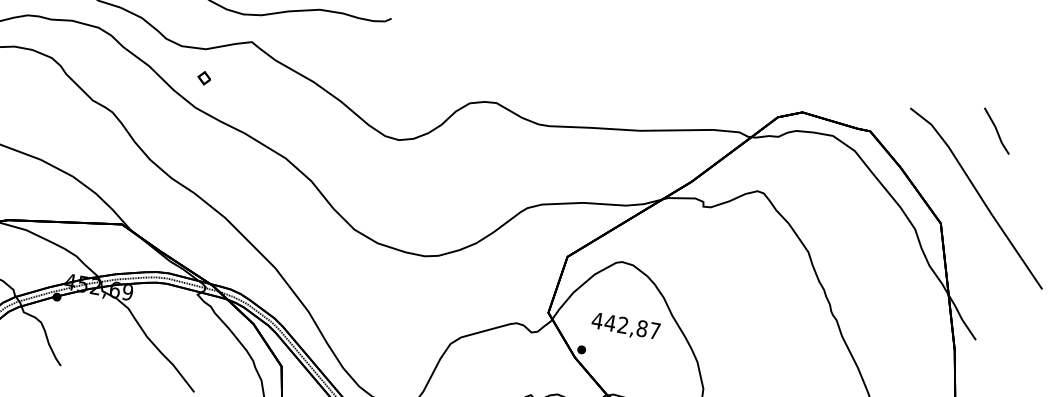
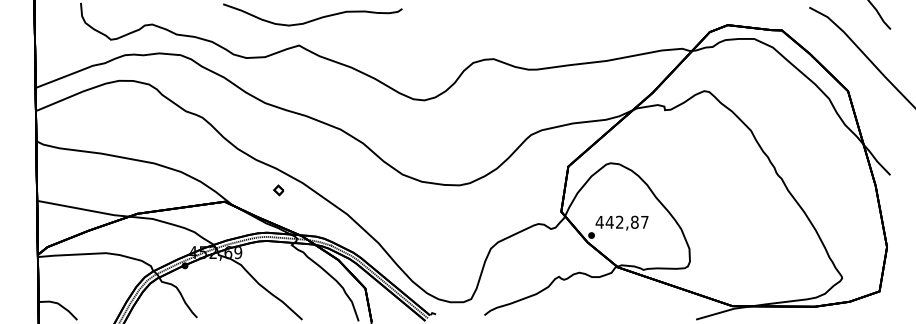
part: (203, 78) -> (278, 190), moved
text: (625, 325) -> (621, 222), moved

